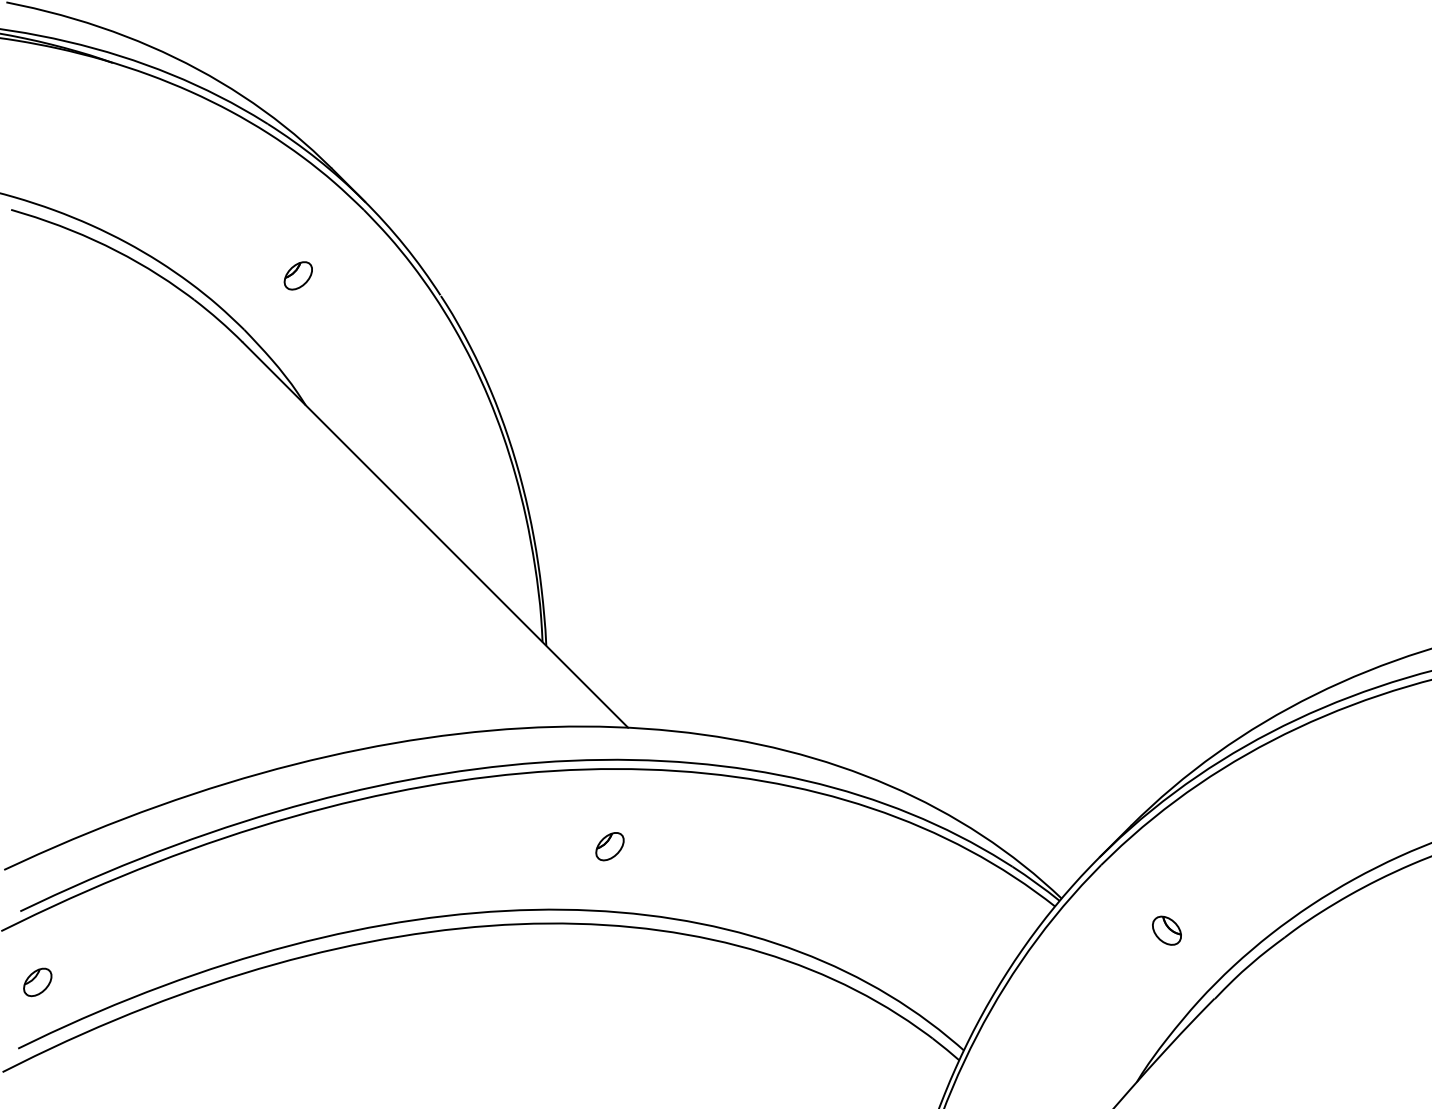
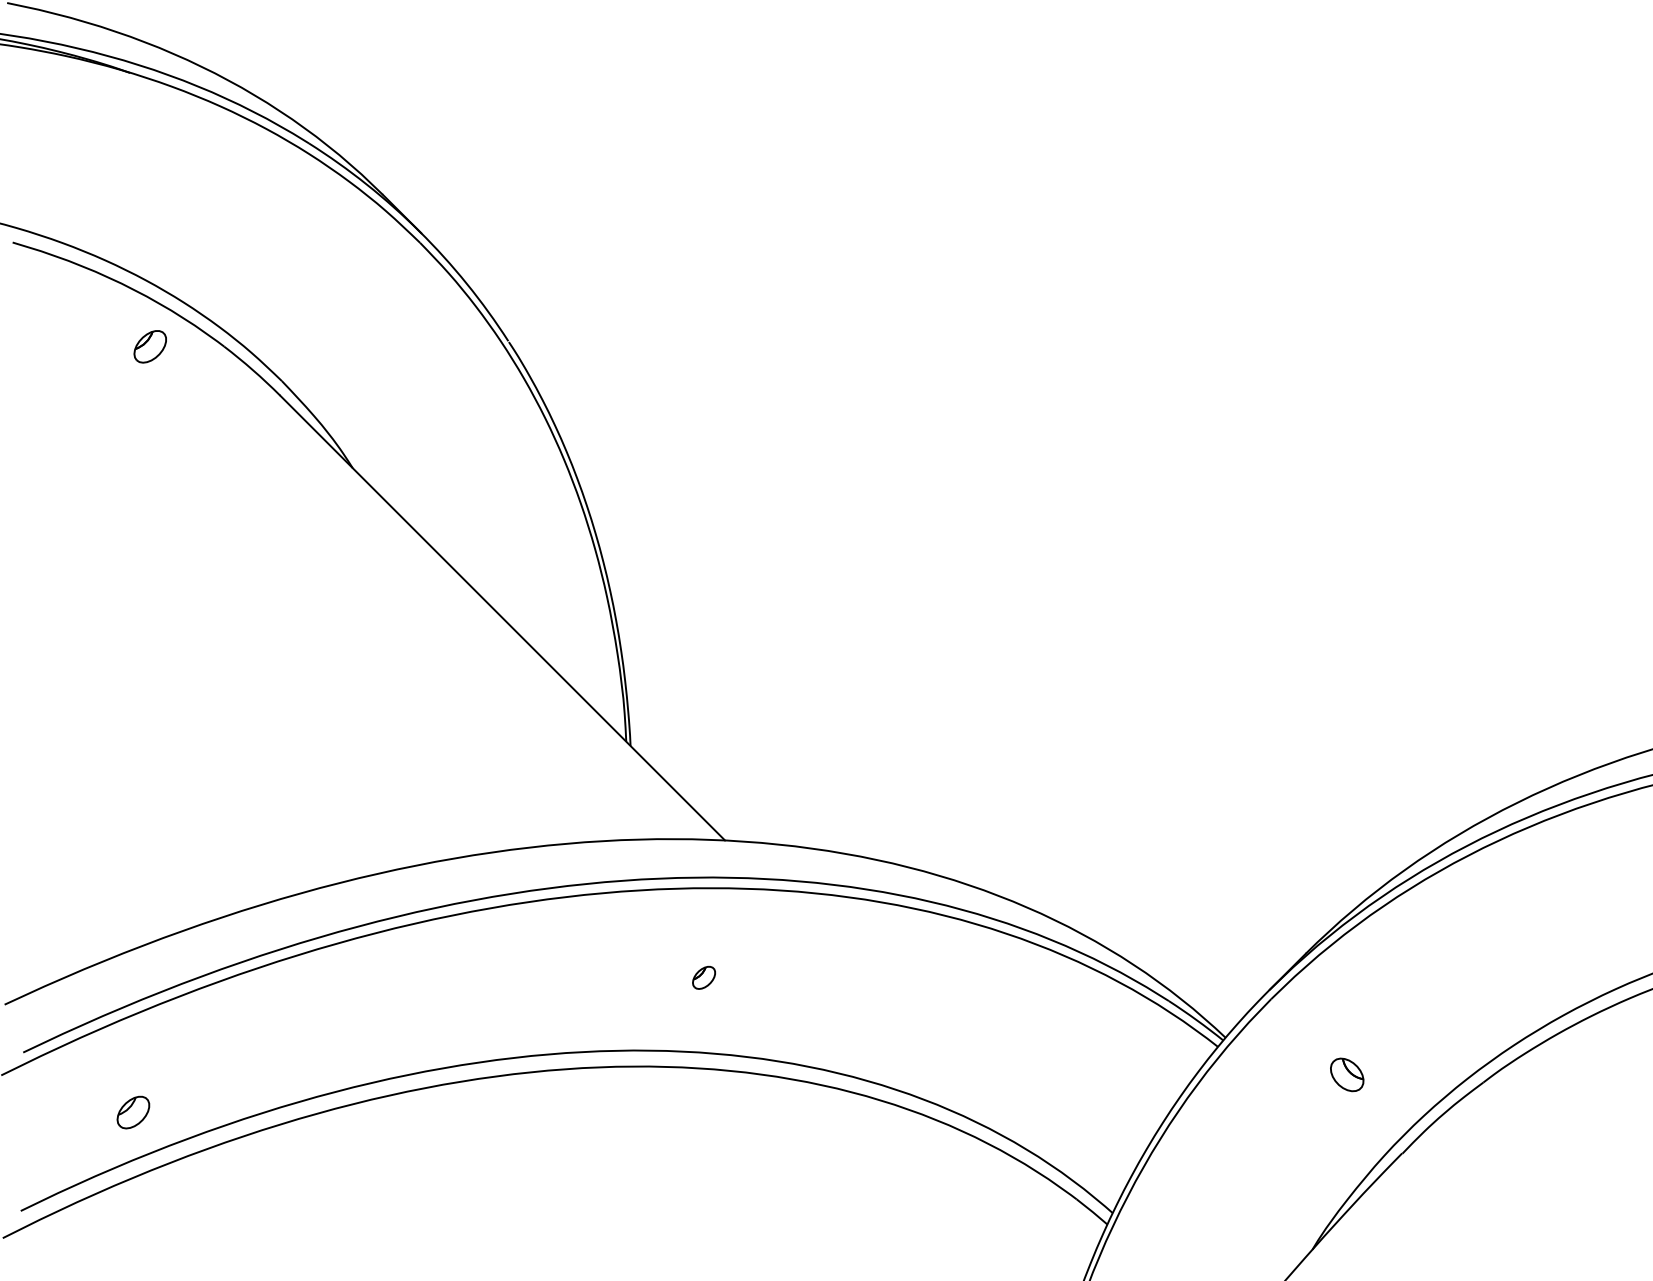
part: (297, 275) -> (149, 346), moved
part: (609, 846) -> (703, 977), size x0.7
part: (37, 982) -> (133, 1112), moved

